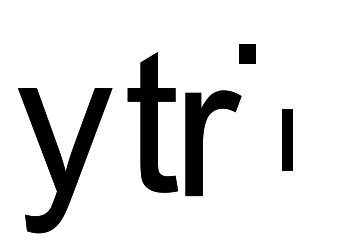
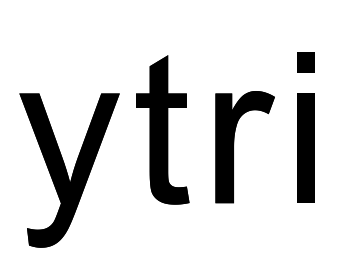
part: (246, 54) -> (305, 62), moved
part: (287, 138) -> (305, 147), size x1.67
part: (203, 140) -> (234, 144), moved

